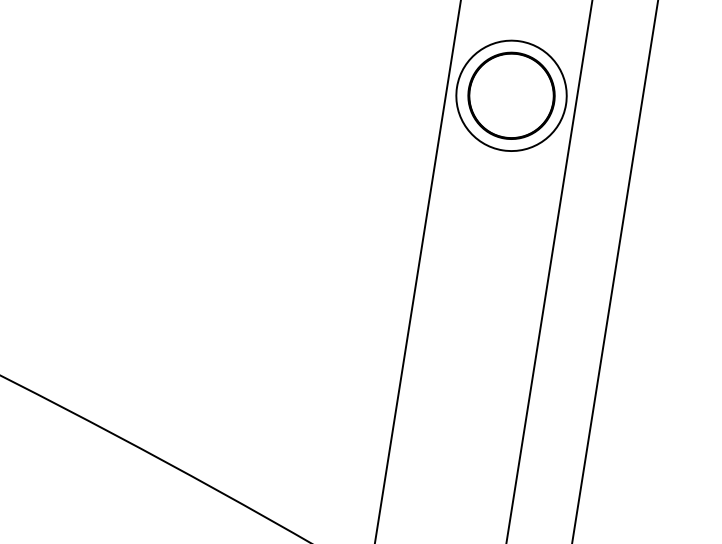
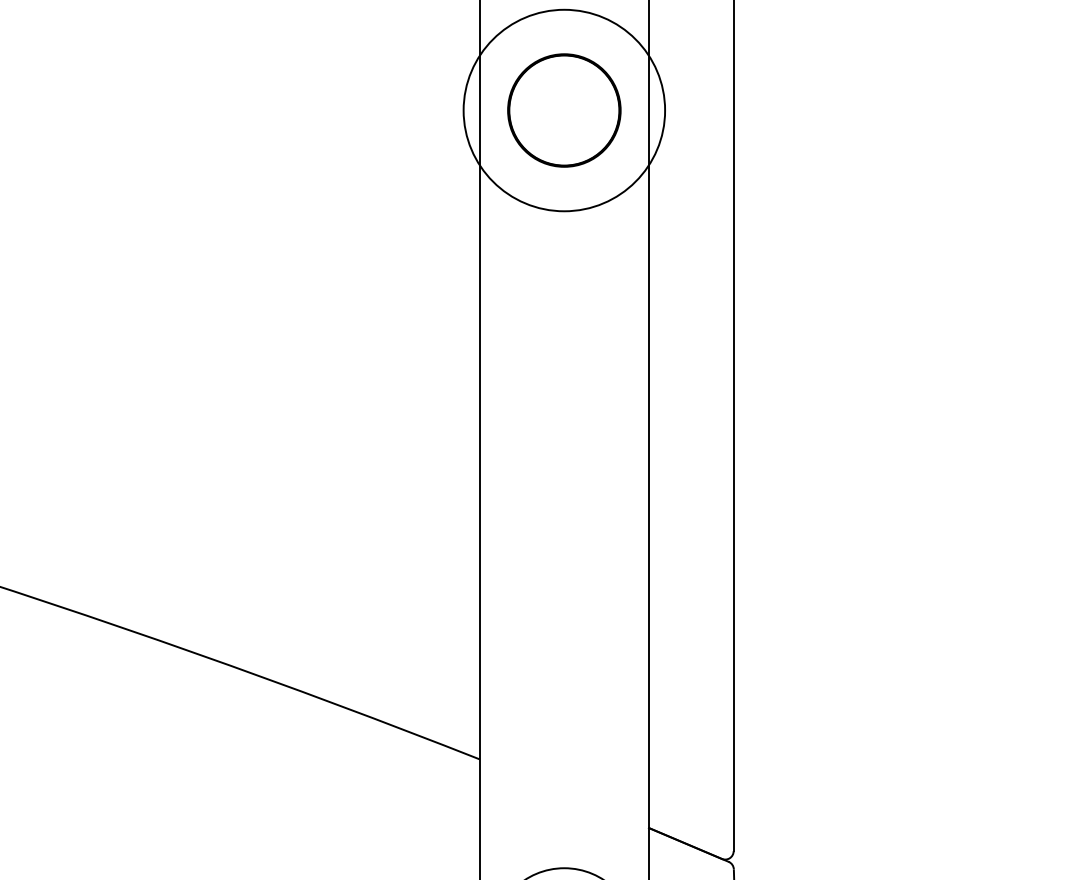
circle: (511, 95) -> (564, 110), size x1.4

